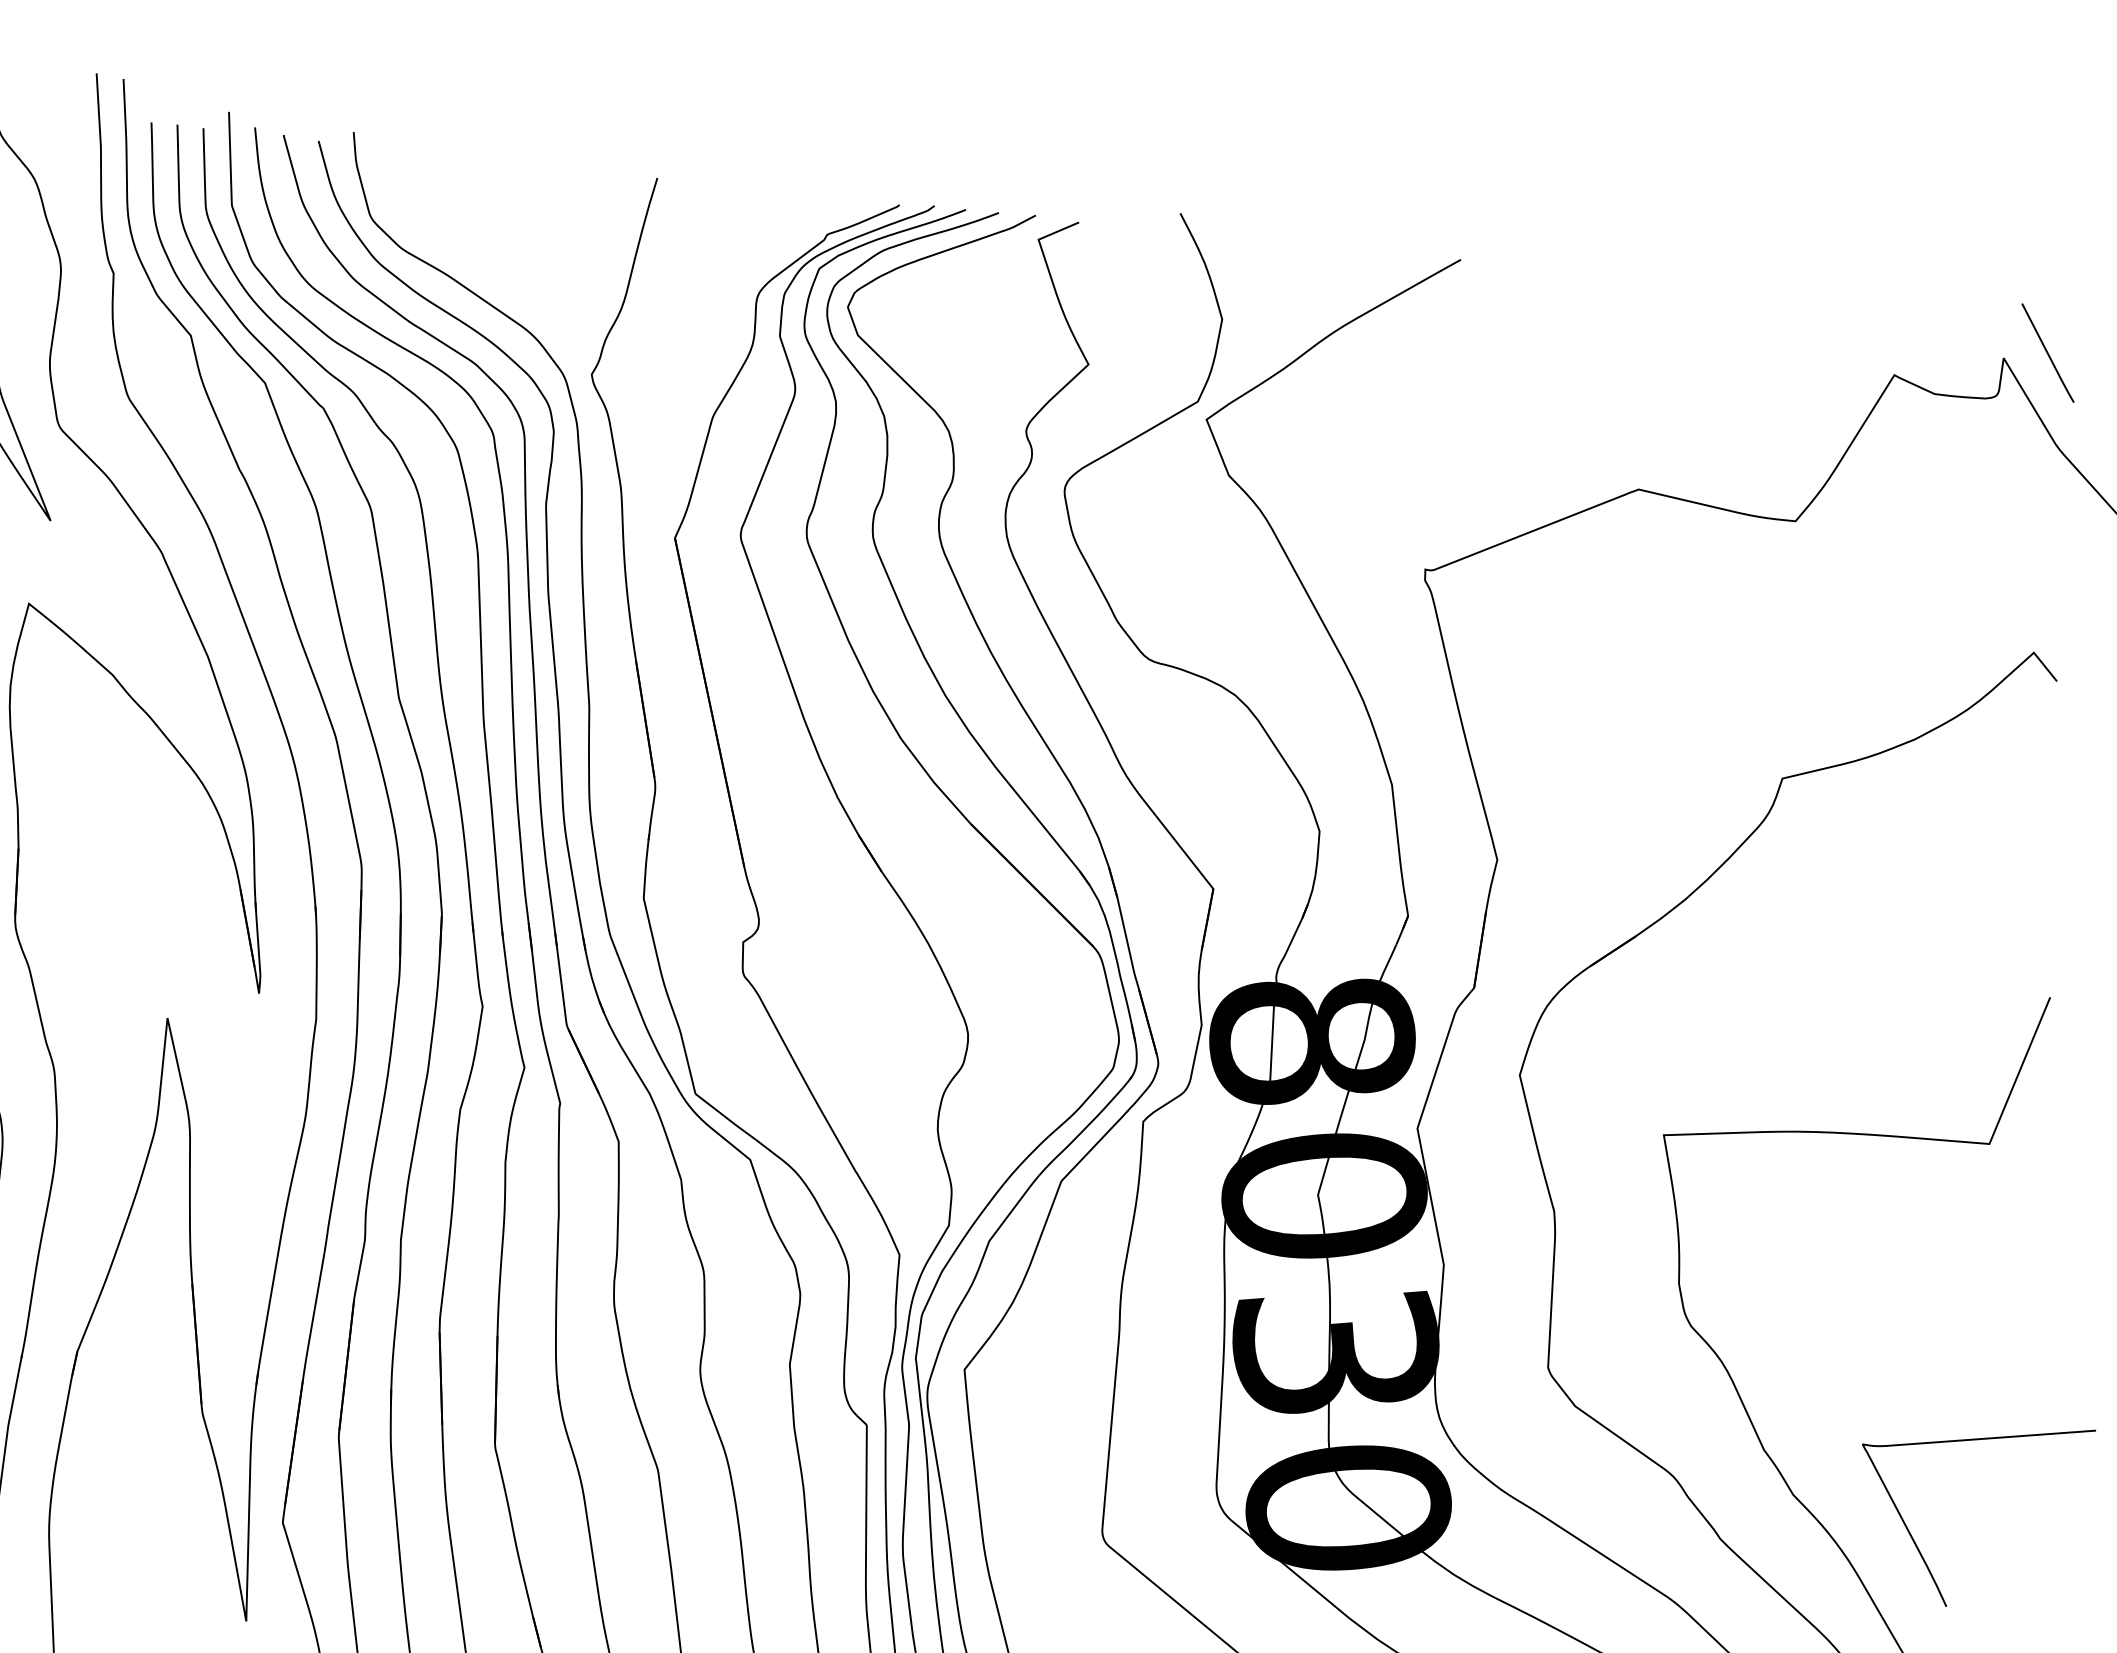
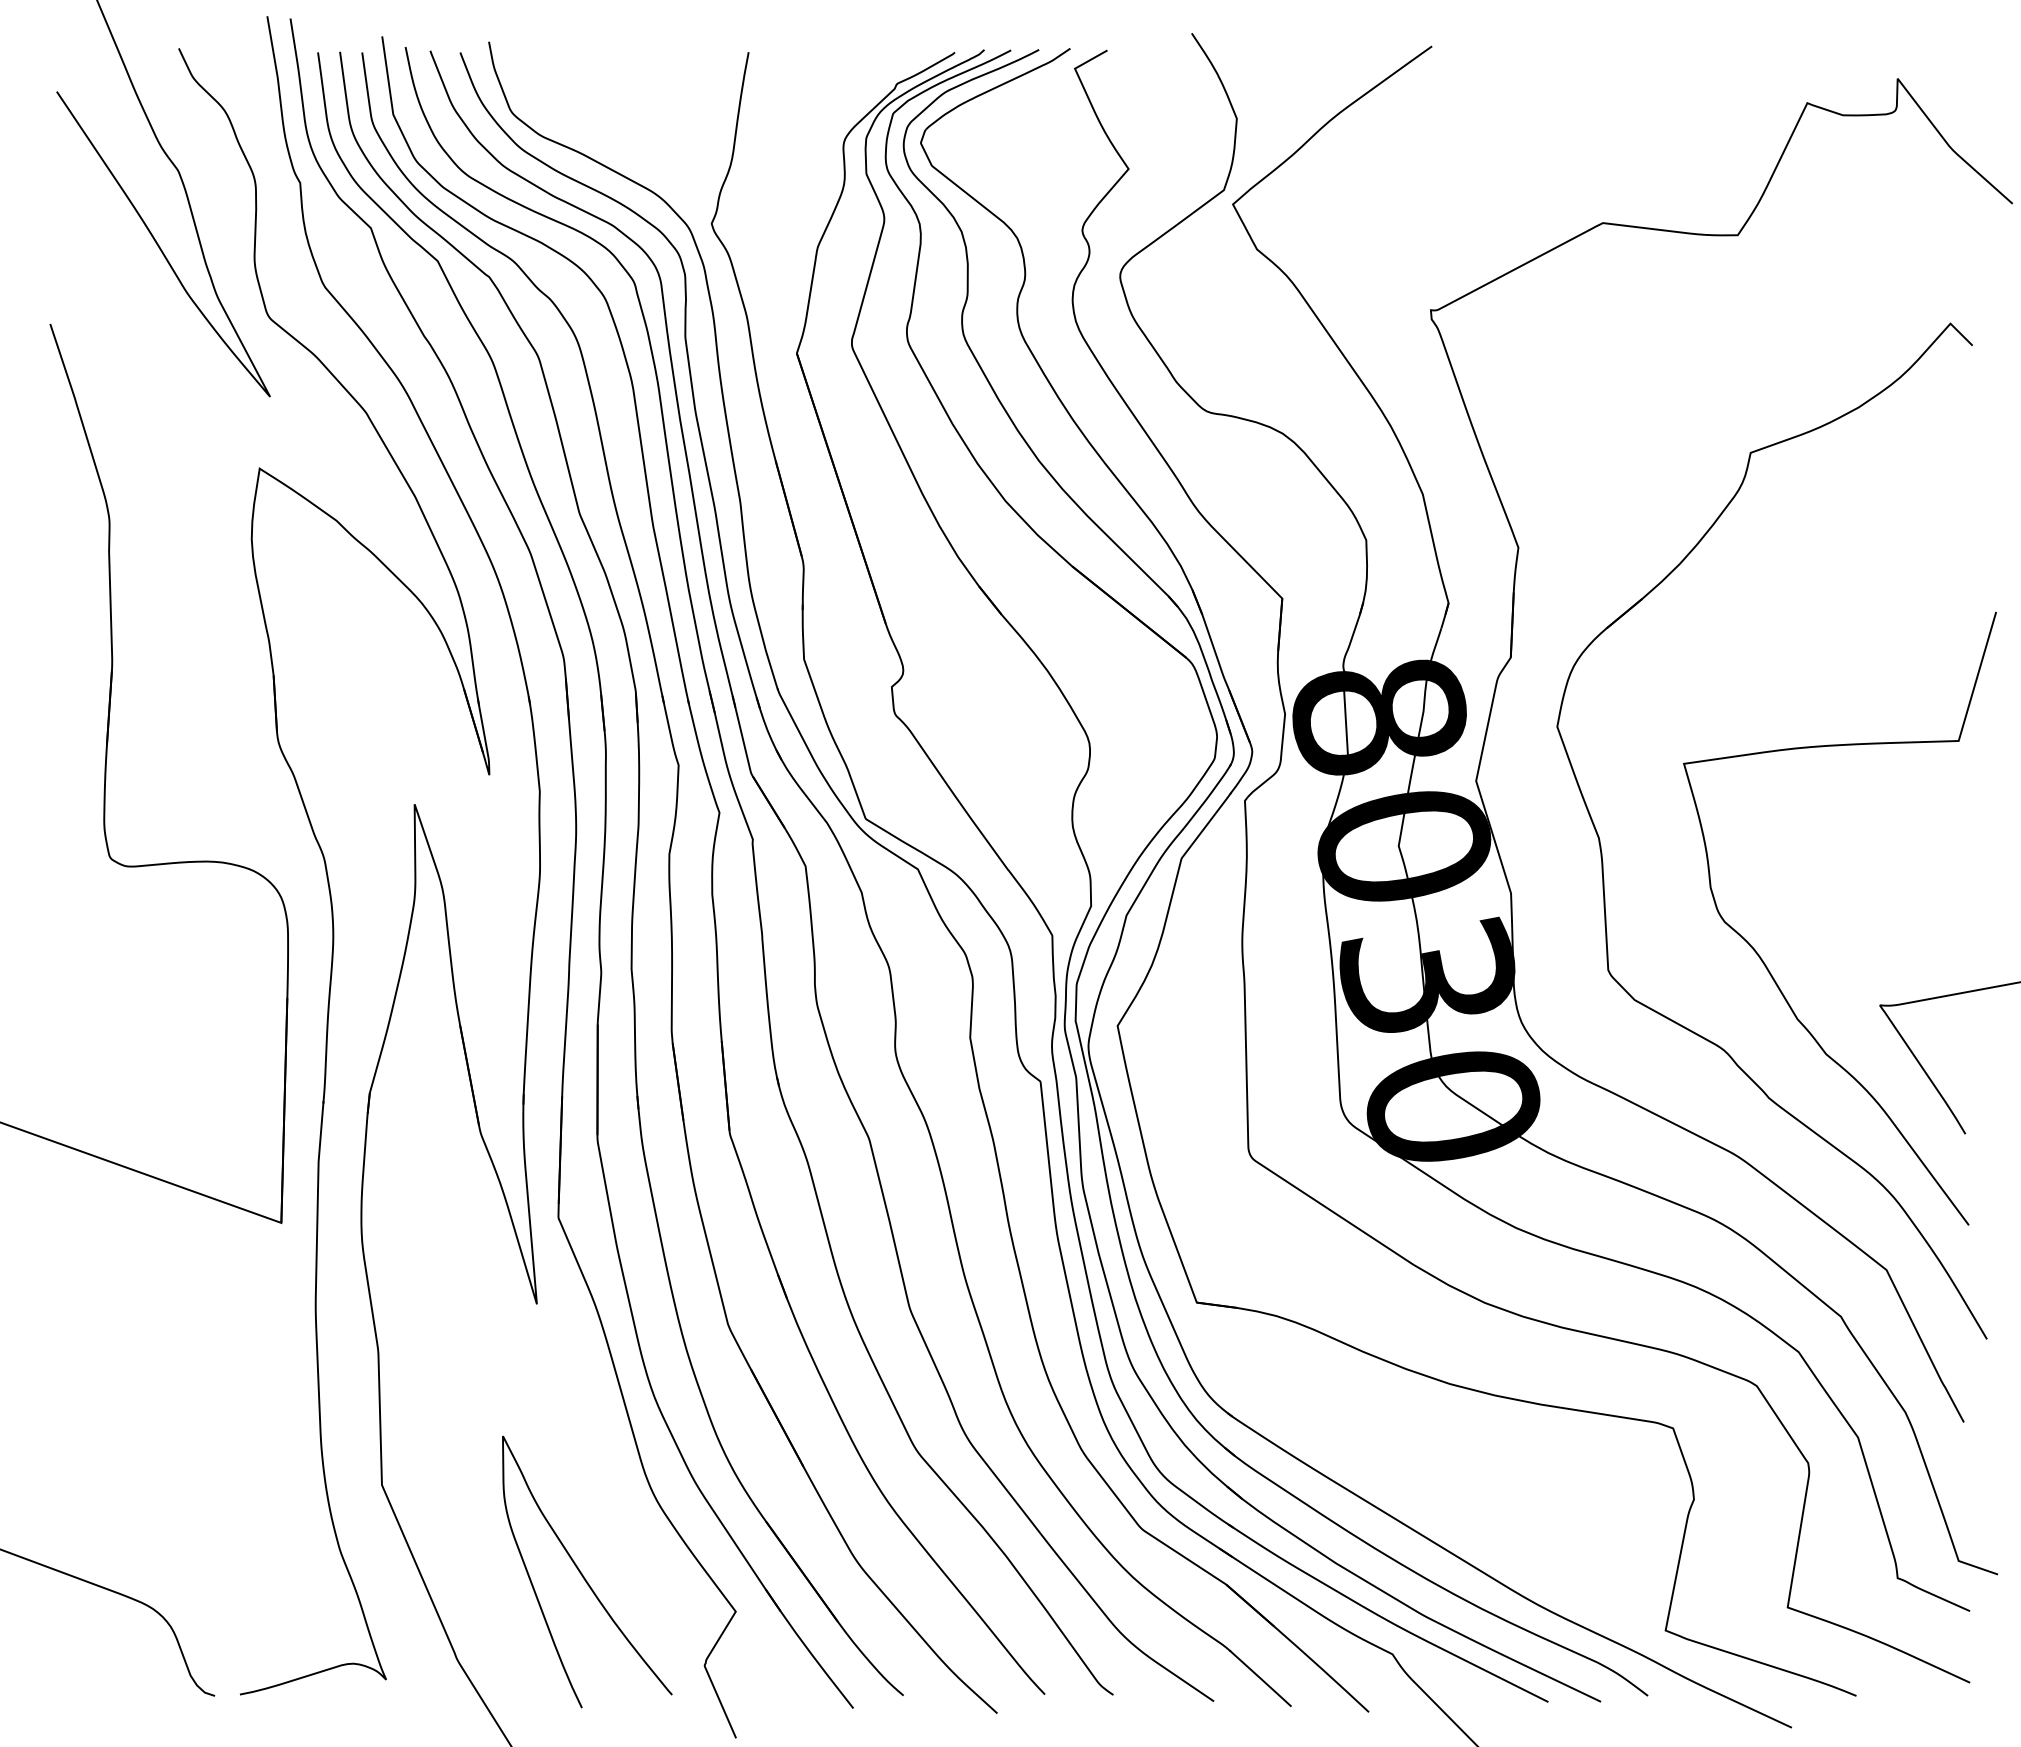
line: (2048, 352) -> (1934, 69), removed

